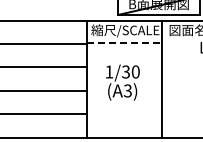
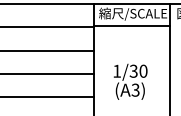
line: (124, 42) -> (132, 25), dashed -> solid
text: (122, 82) -> (130, 81), moved

